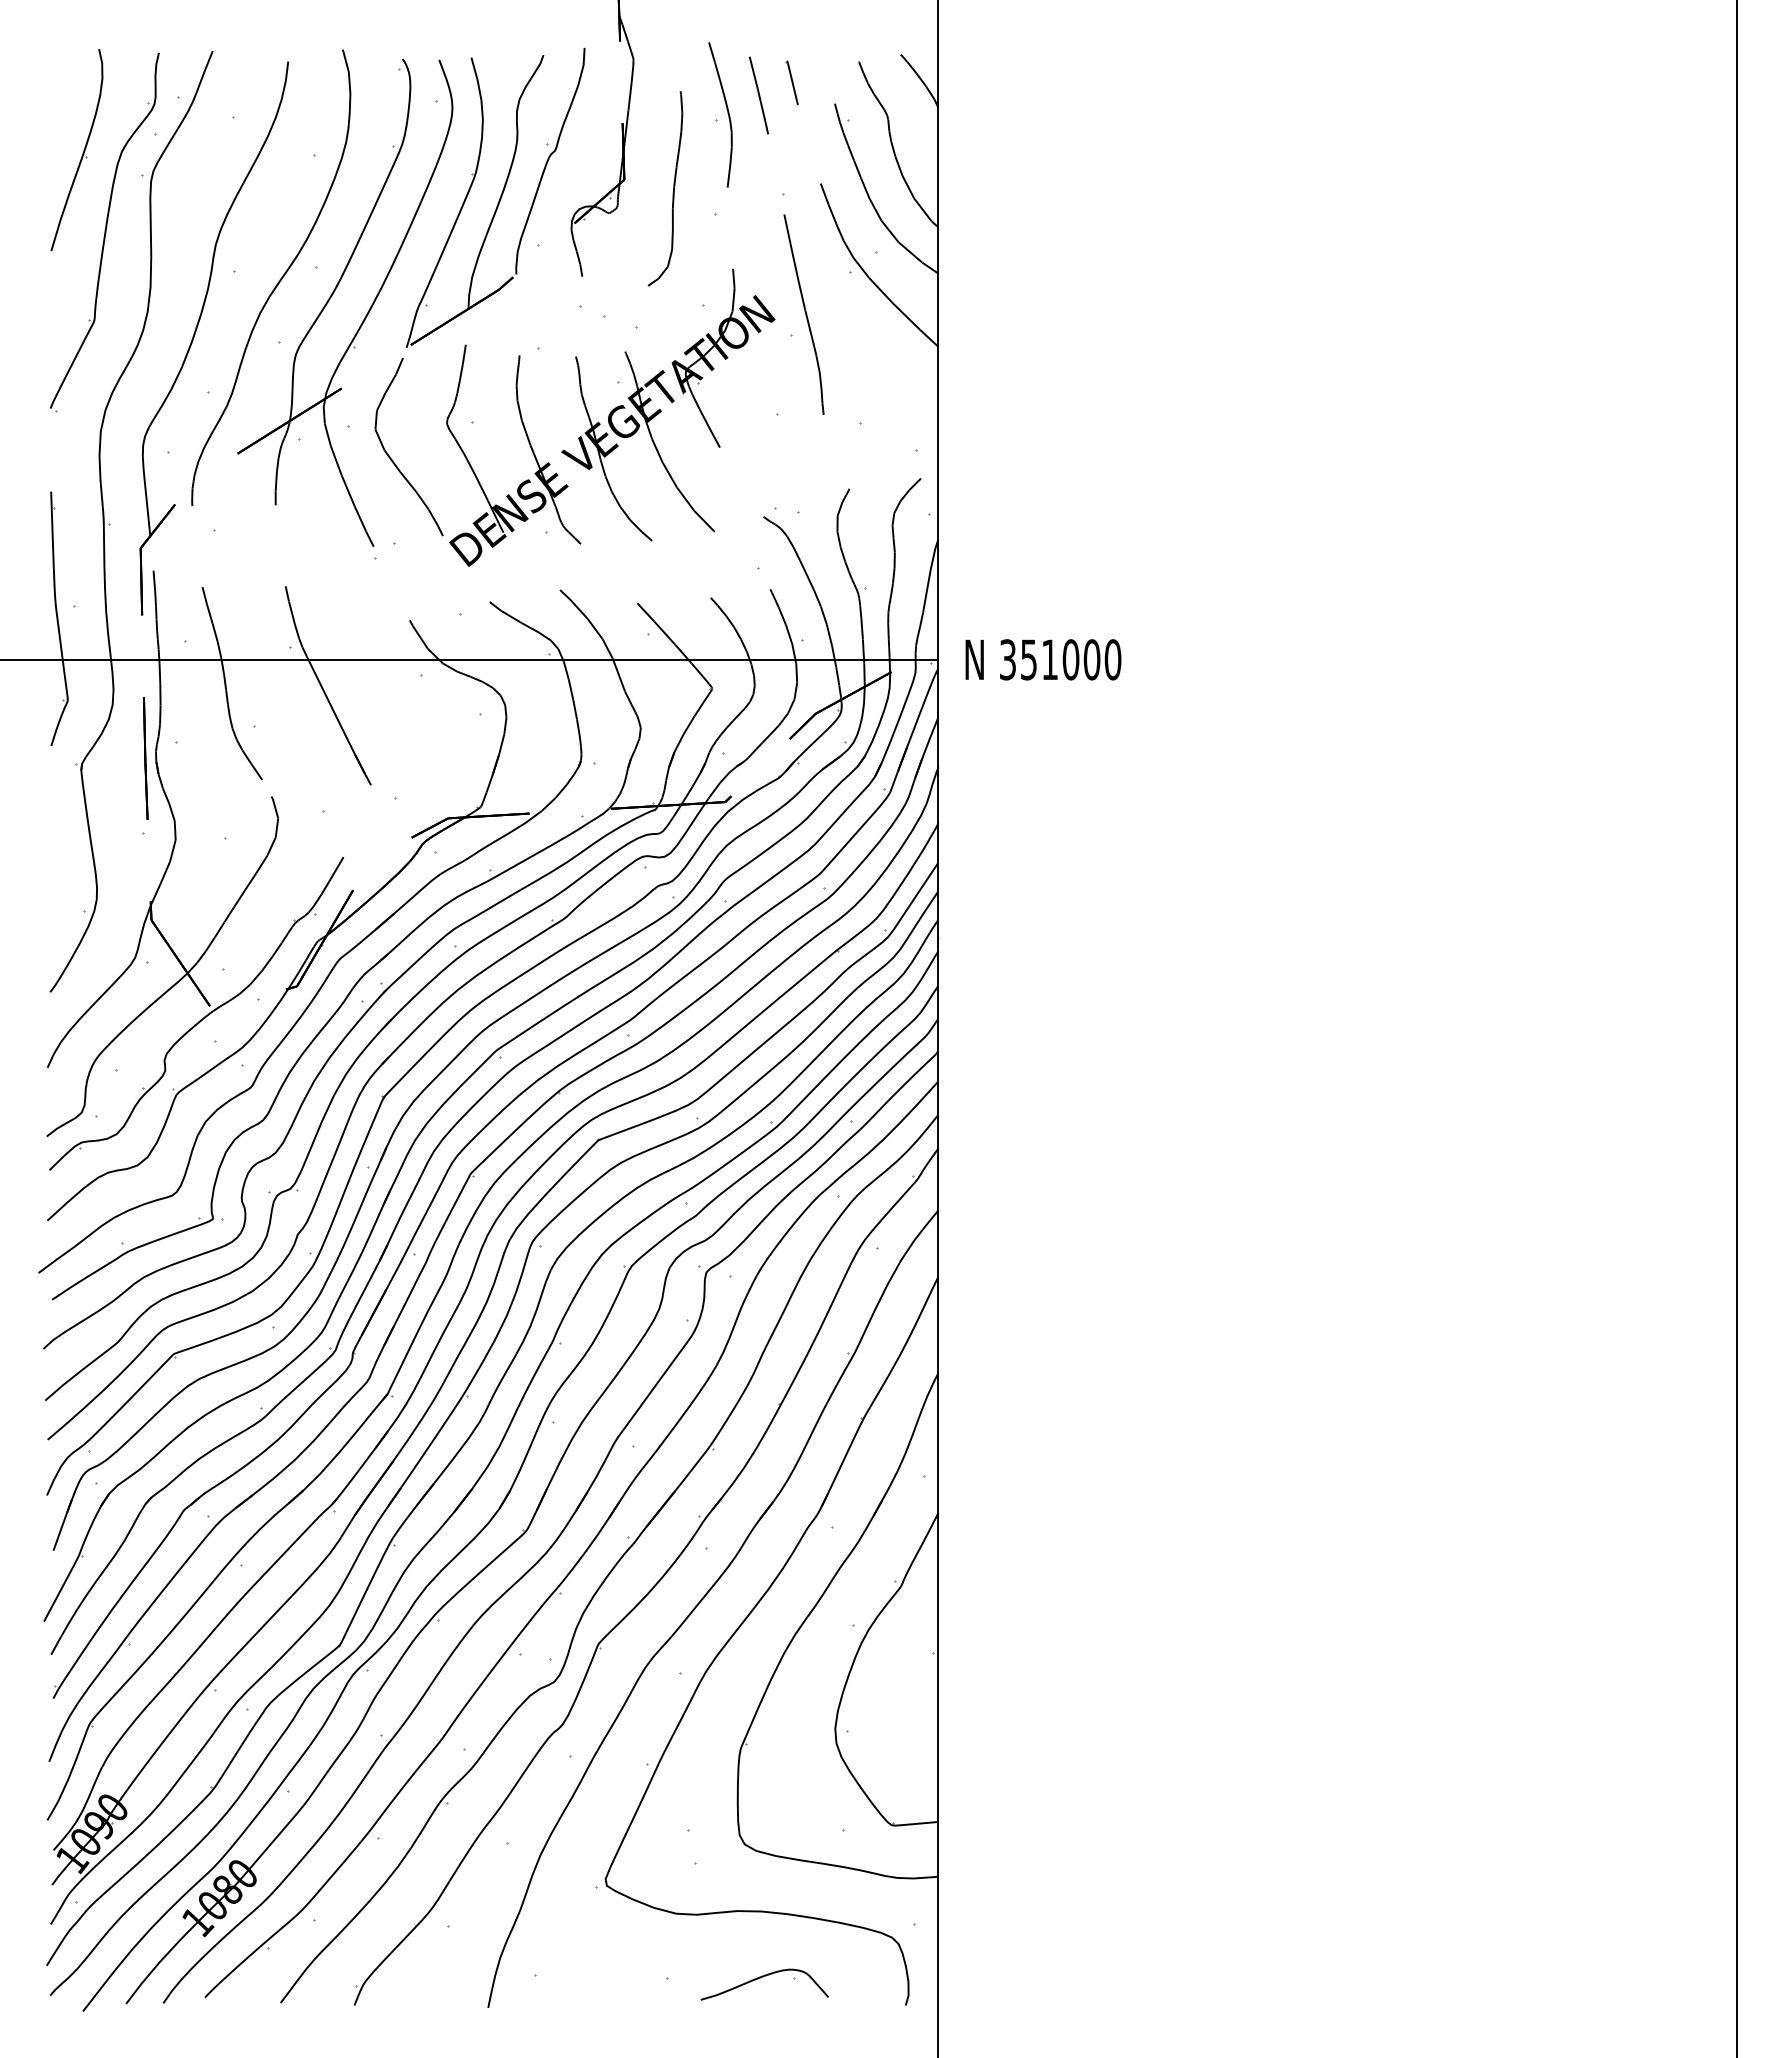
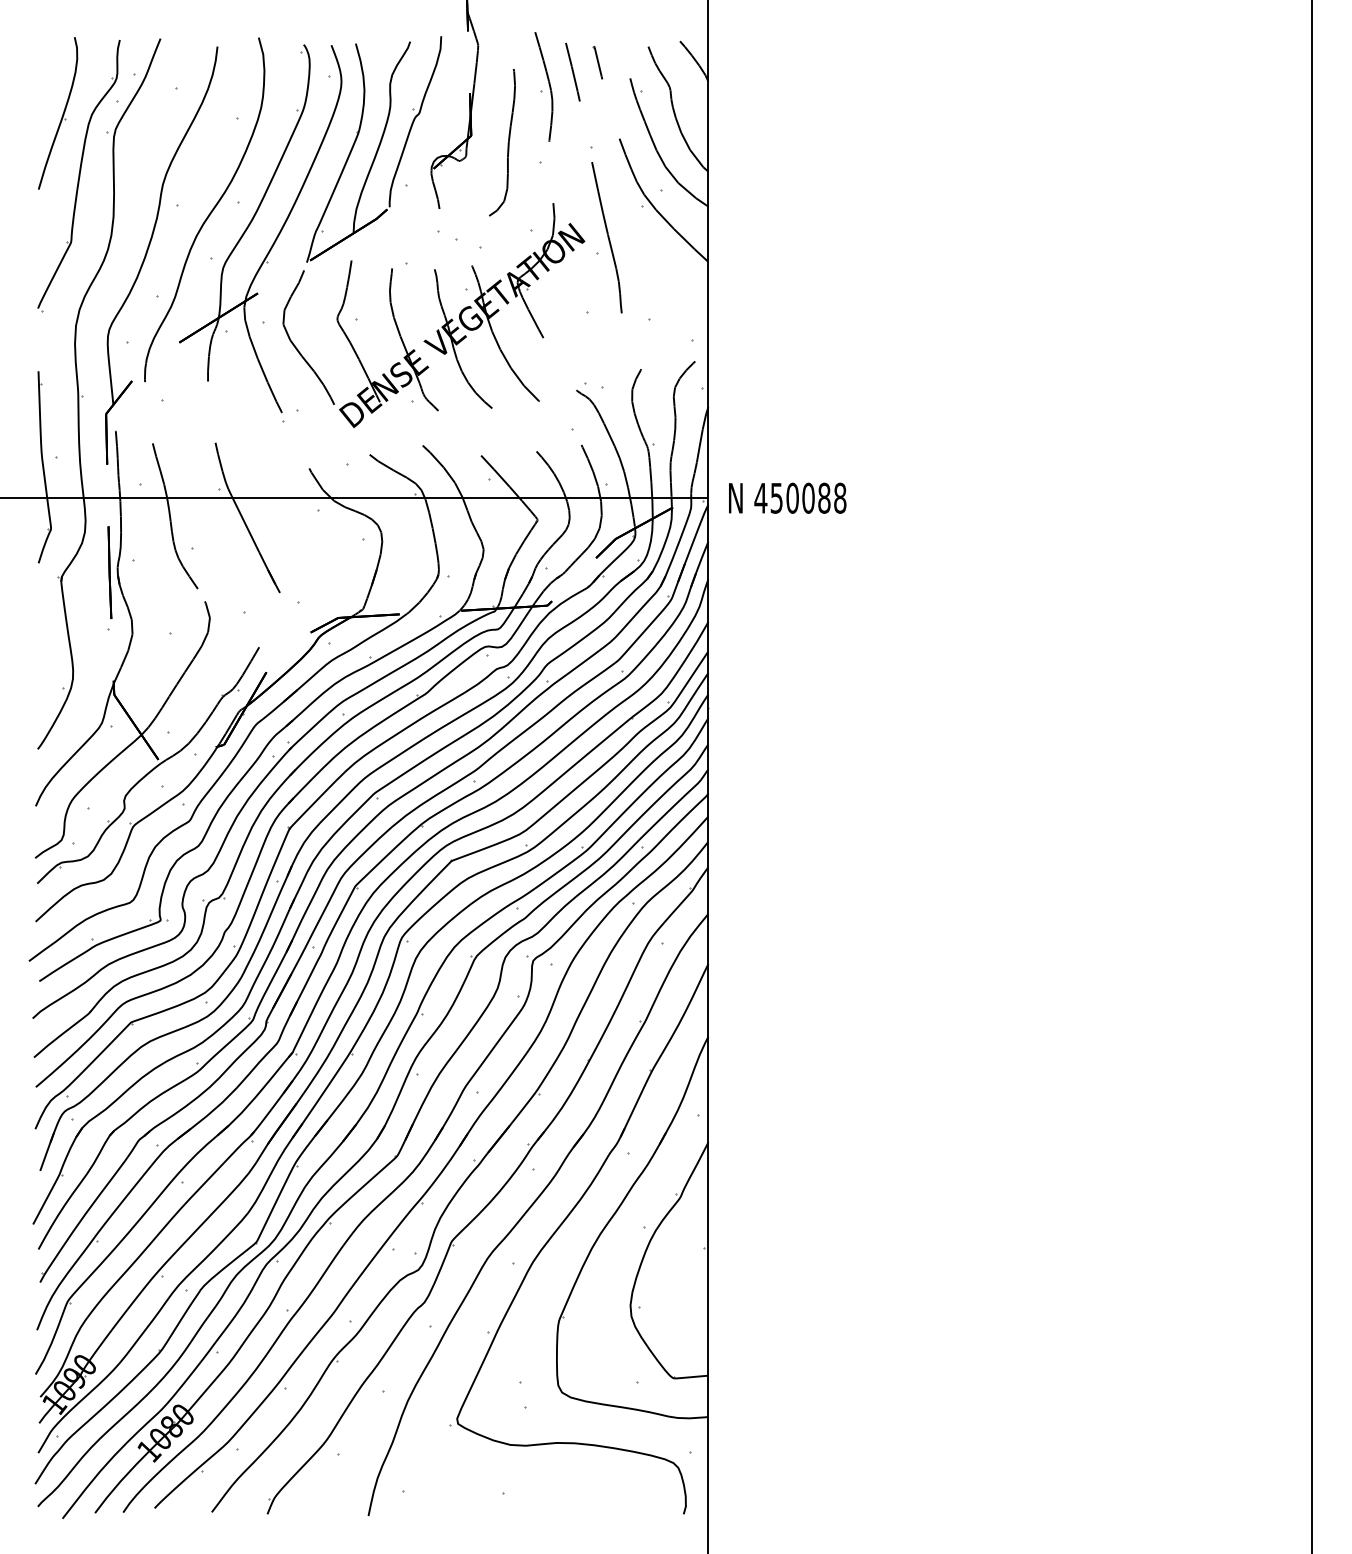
text: (1060, 659) -> (800, 498), 351000 -> 450088
part: (763, 1977) -> (576, 1493), removed

